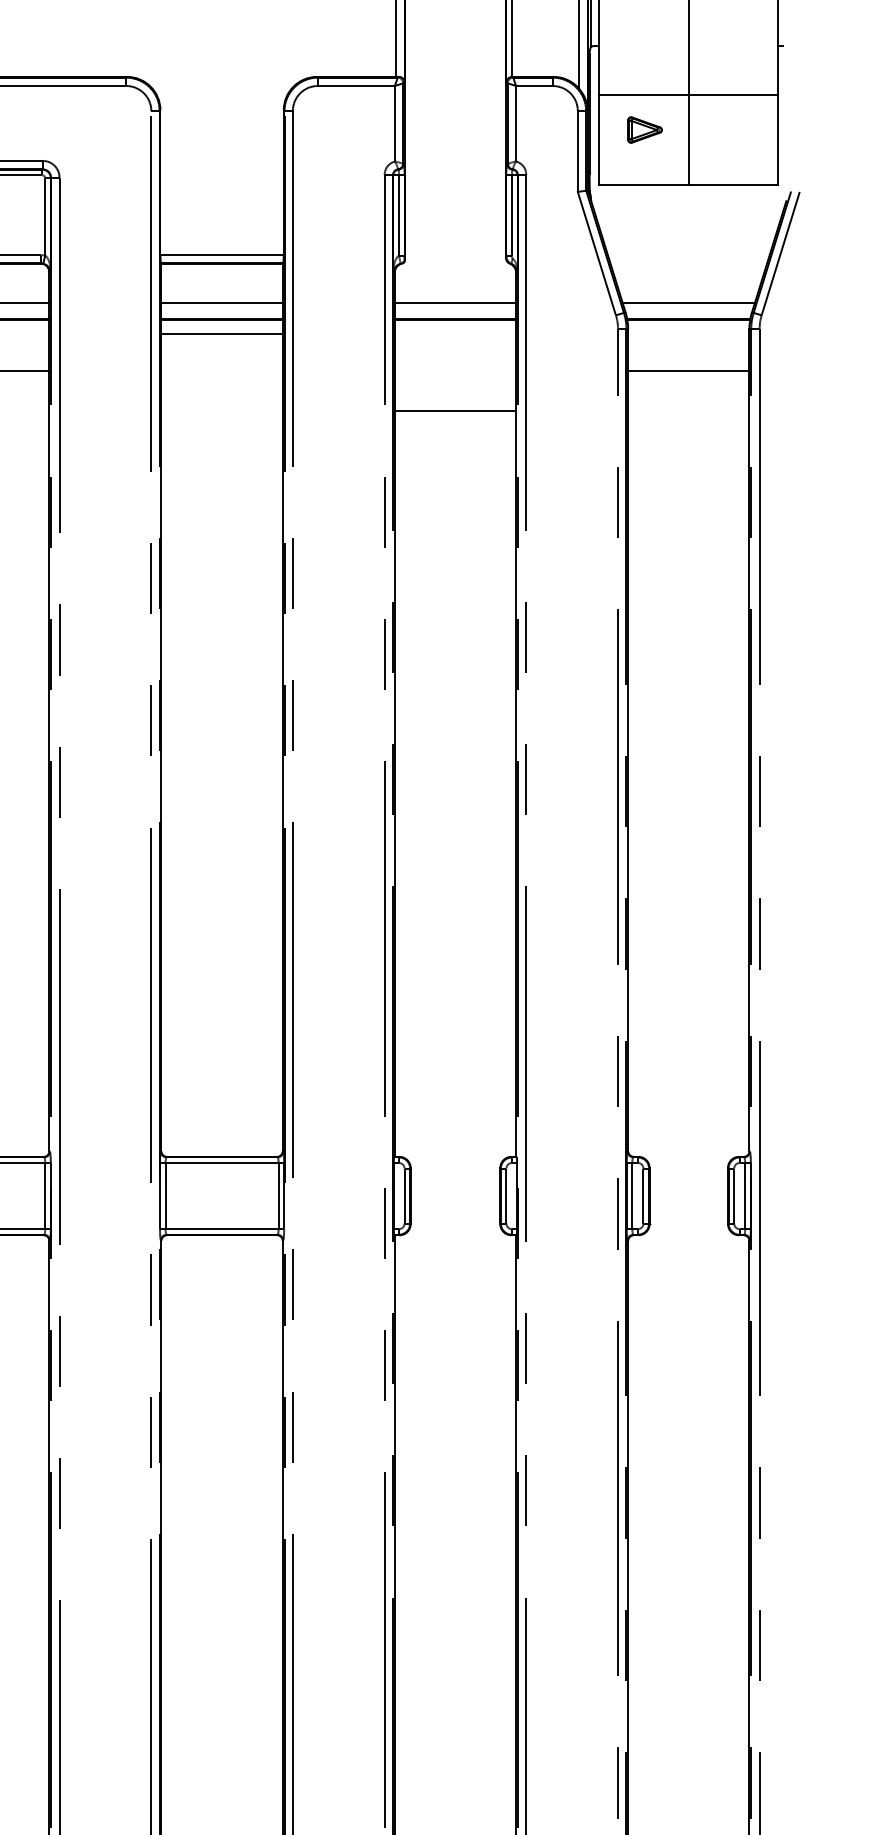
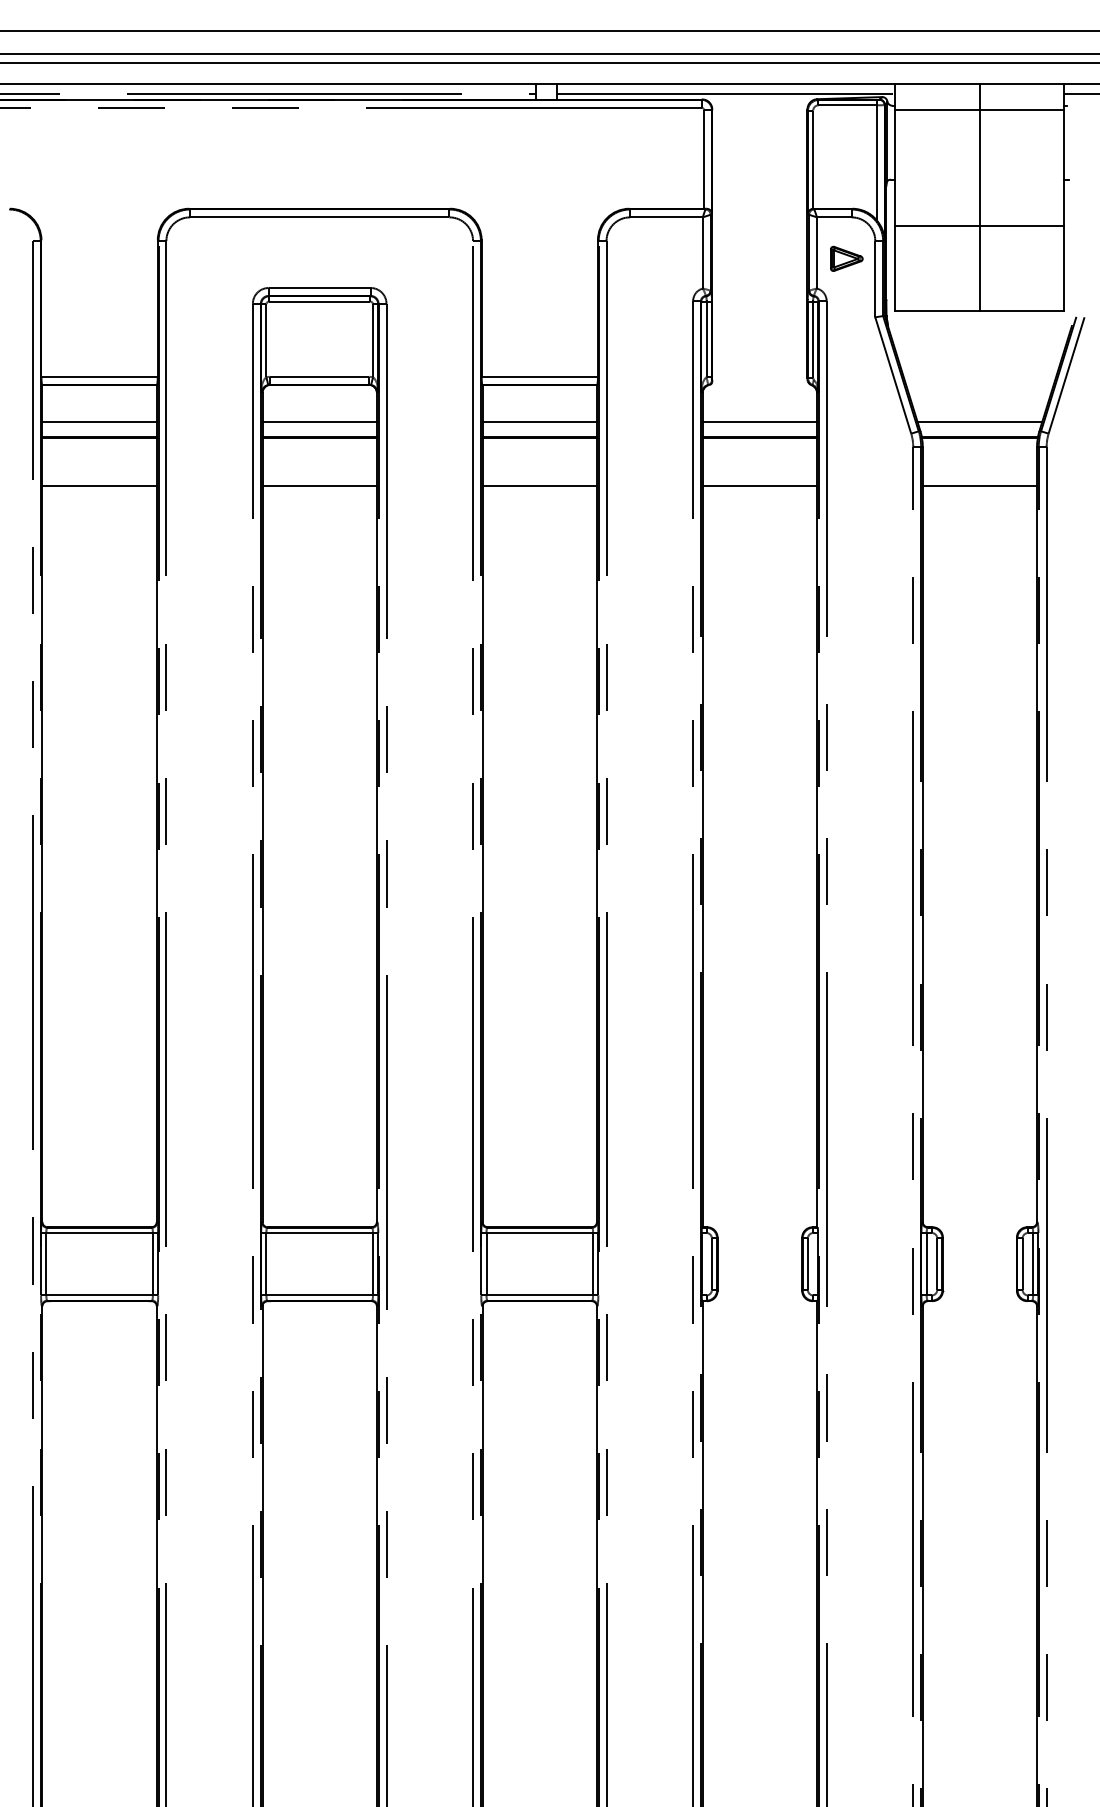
part: (644, 129) -> (846, 258), moved
line: (221, 334) -> (539, 486), moved
line: (455, 411) -> (759, 486), moved

